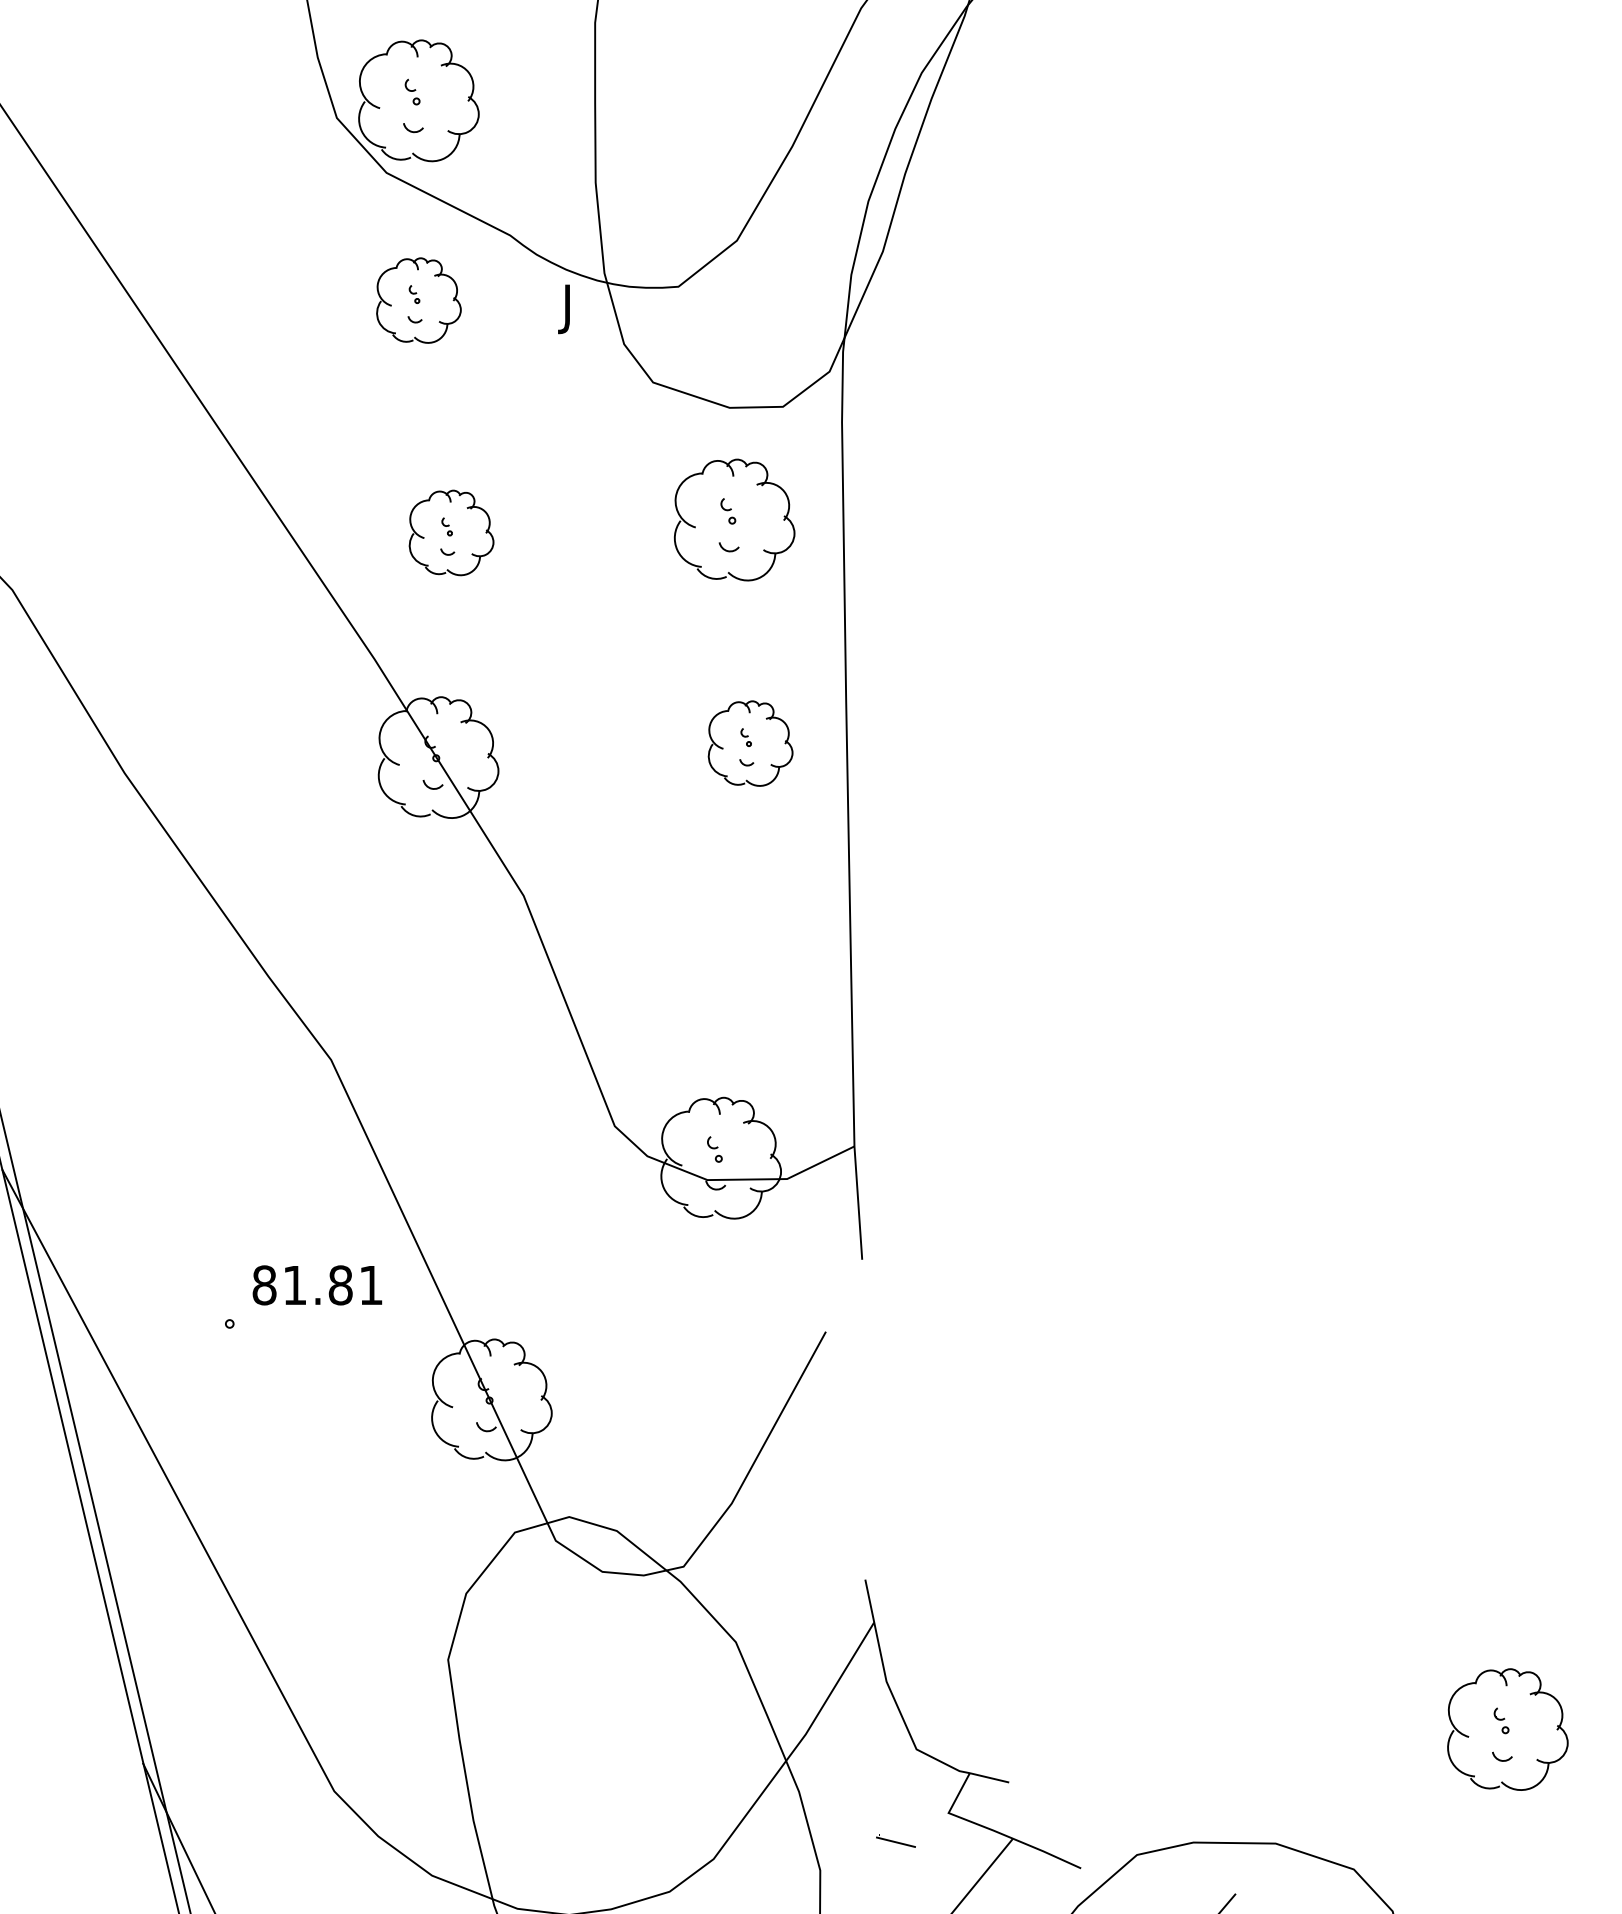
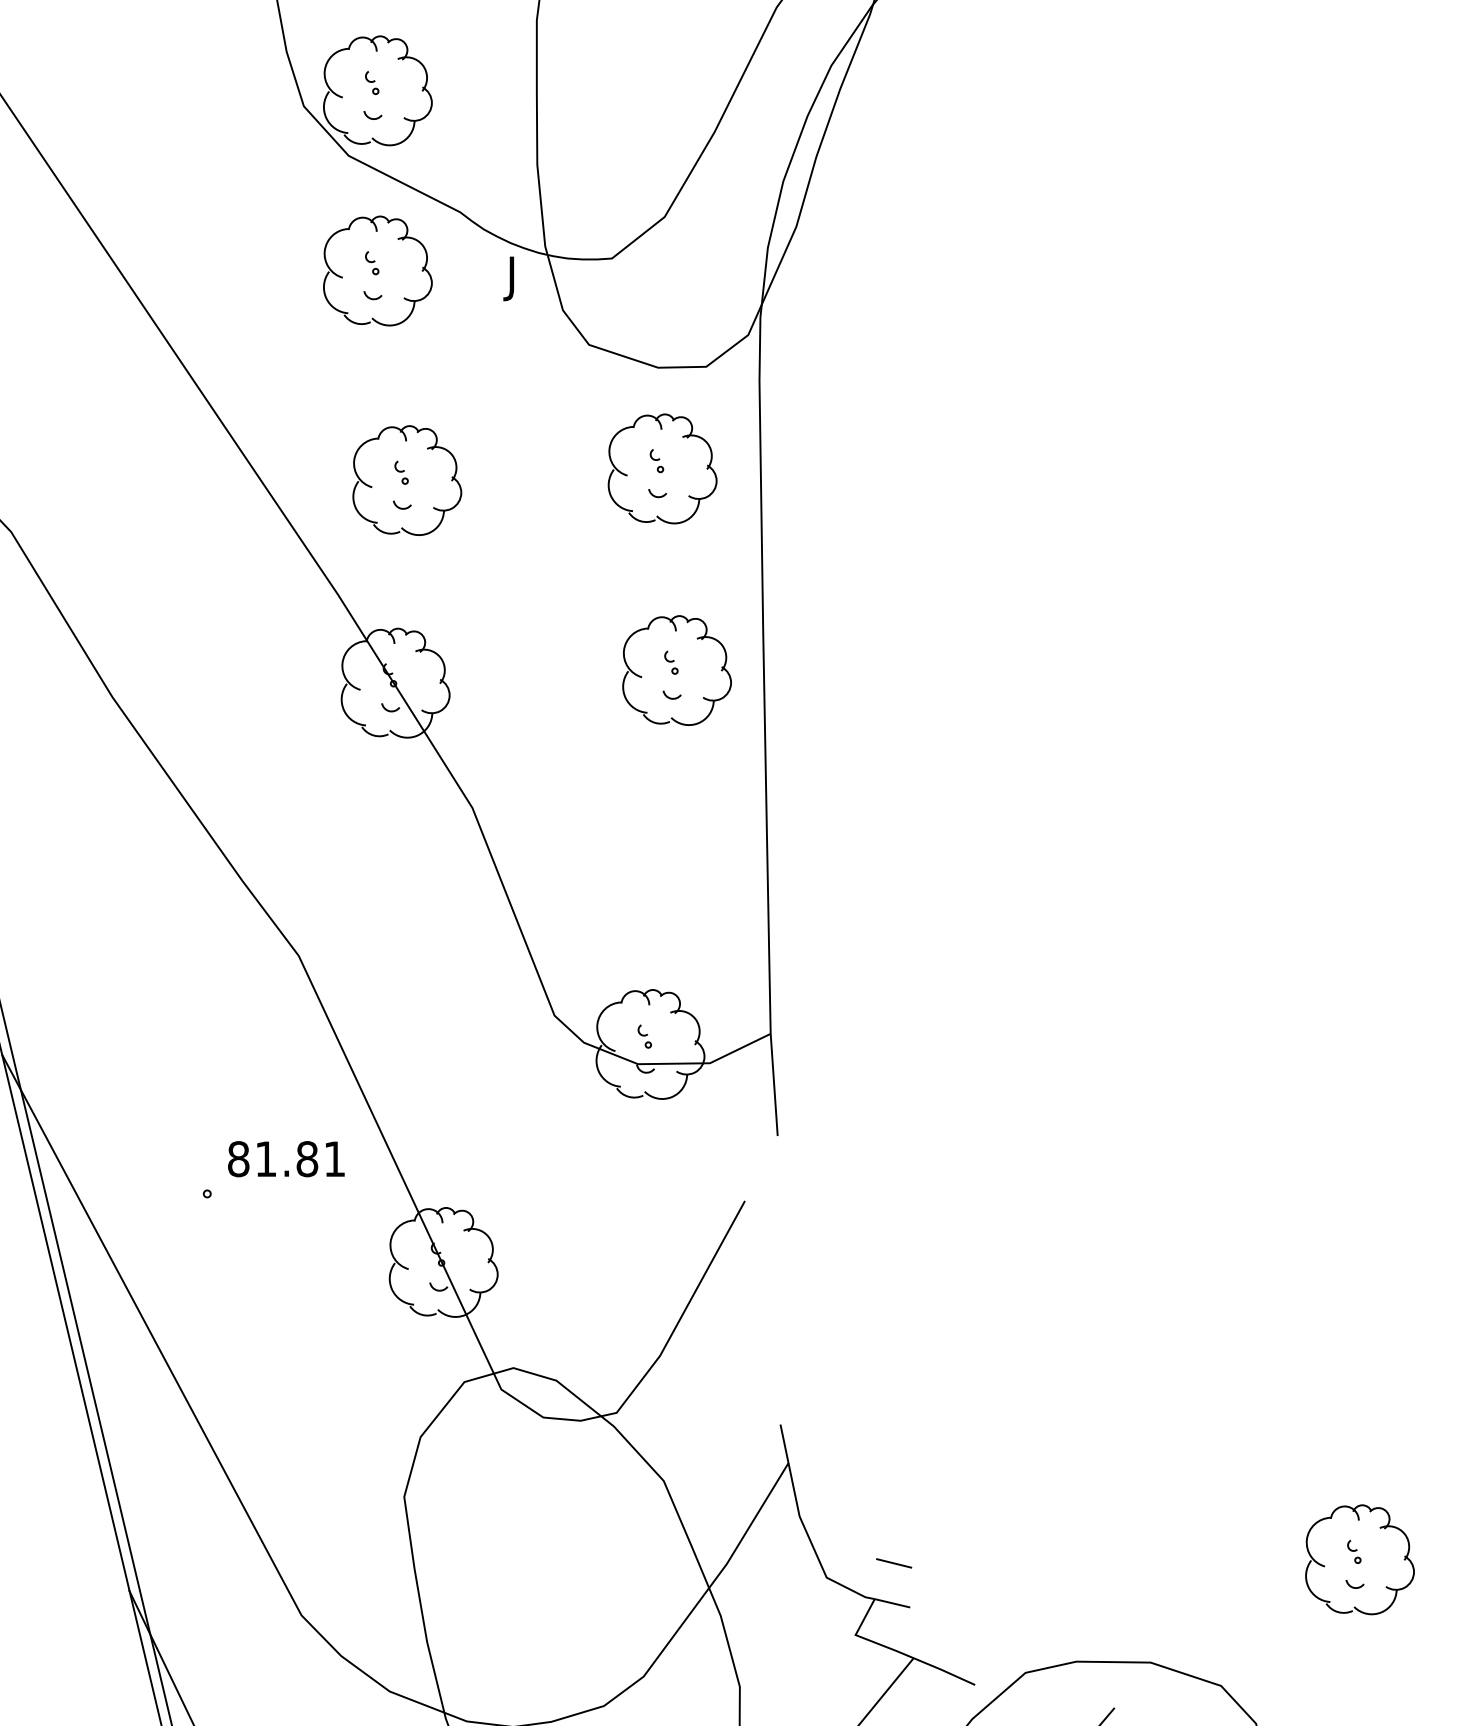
part: (418, 300) -> (377, 270), size x1.43
part: (451, 532) -> (407, 480), size x1.43
part: (750, 743) -> (676, 670), size x1.43
line: (896, 1842) -> (894, 1563), moved

